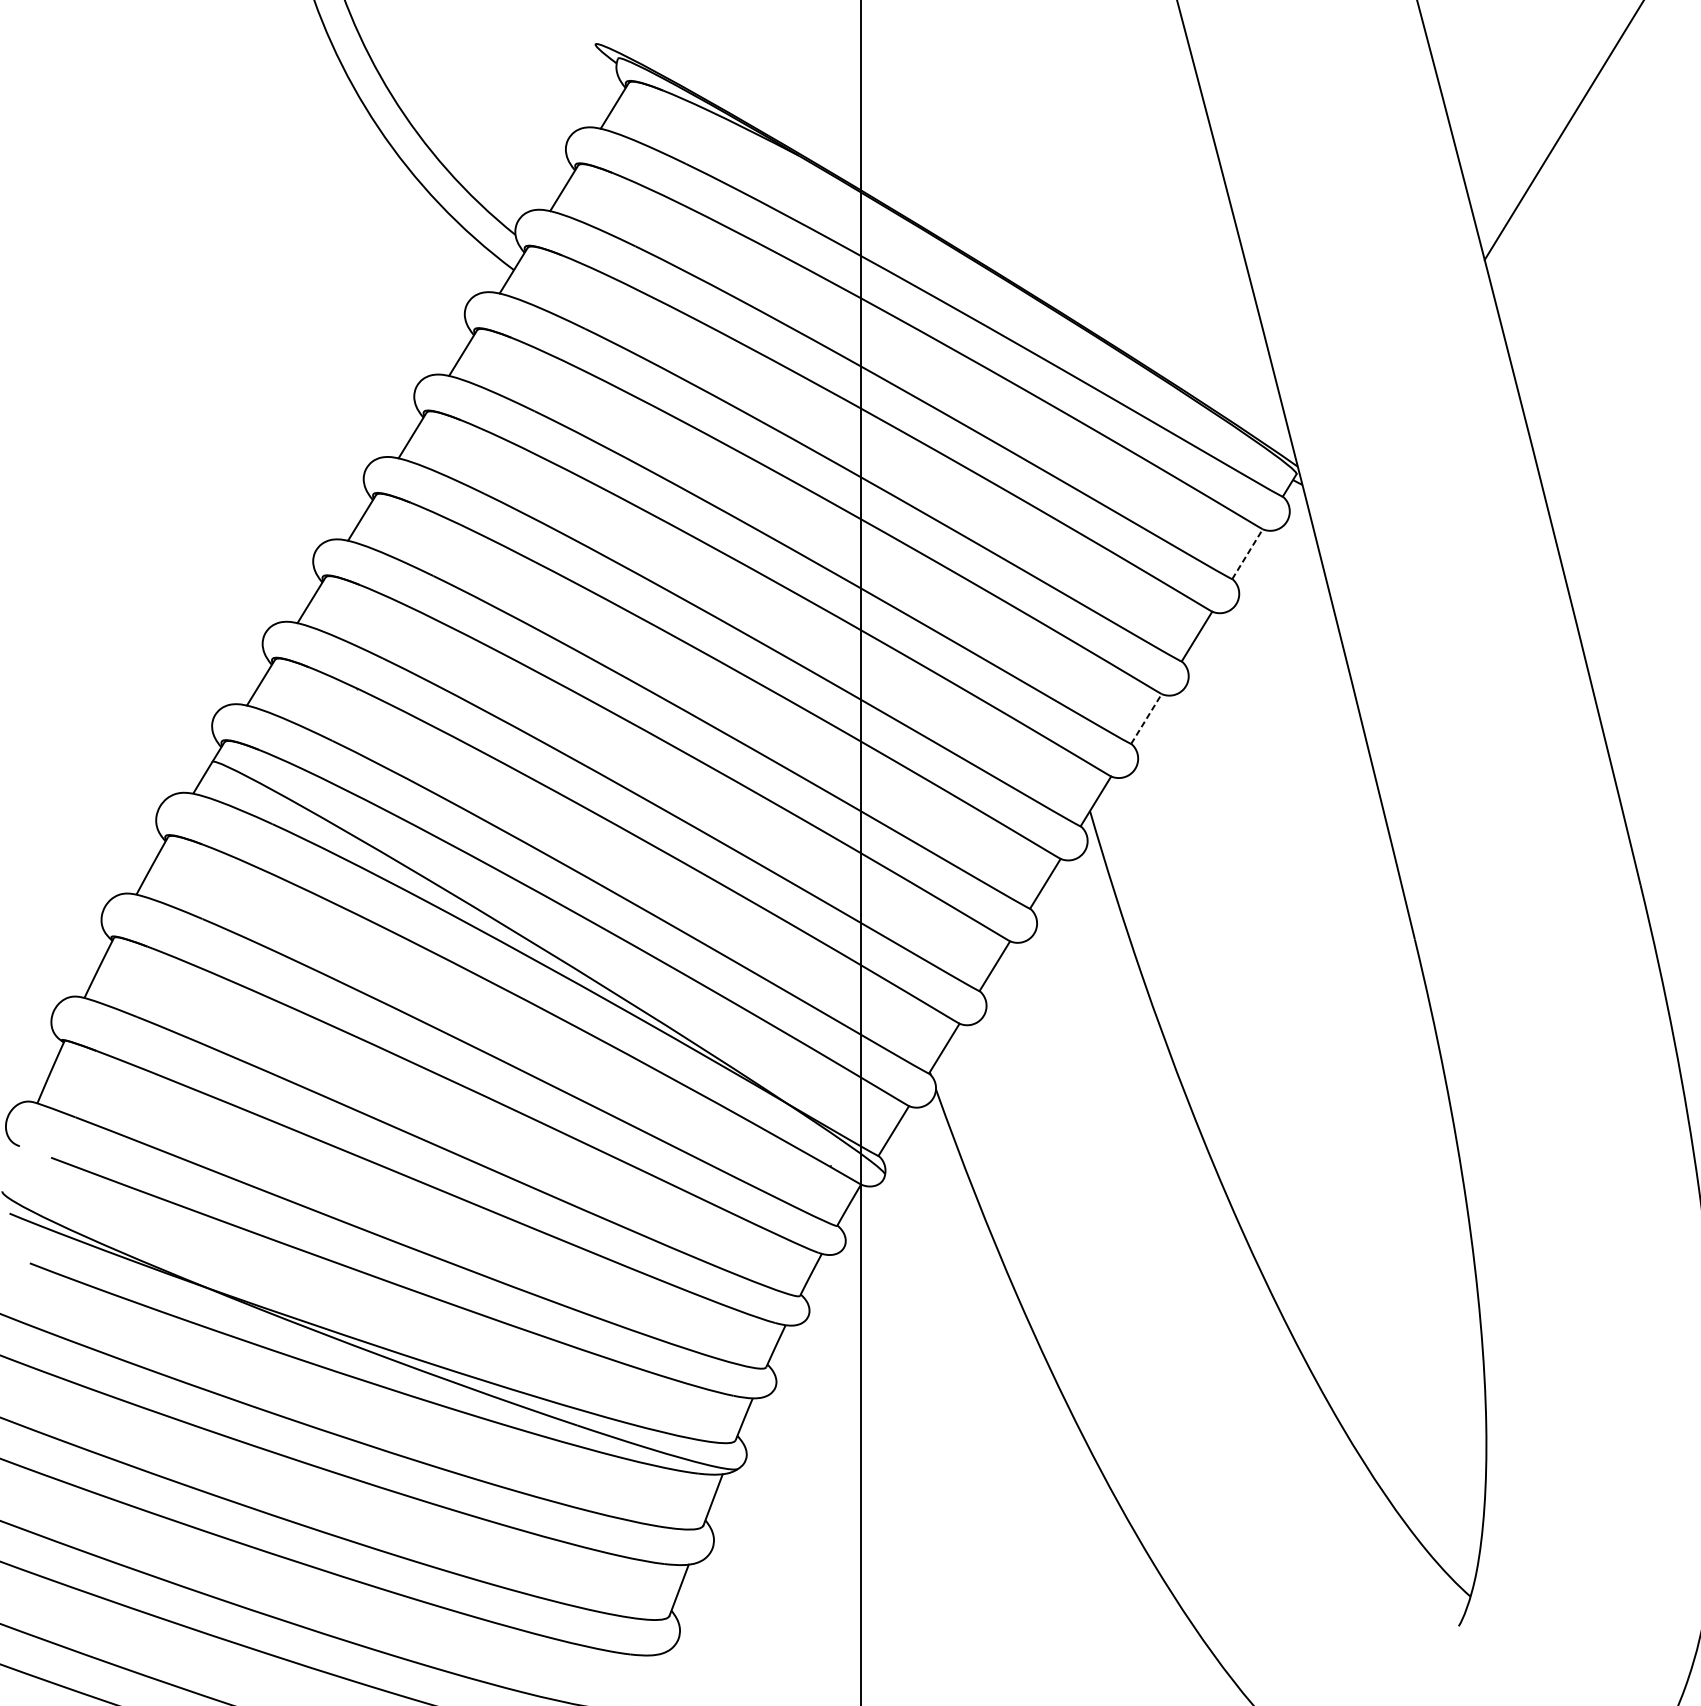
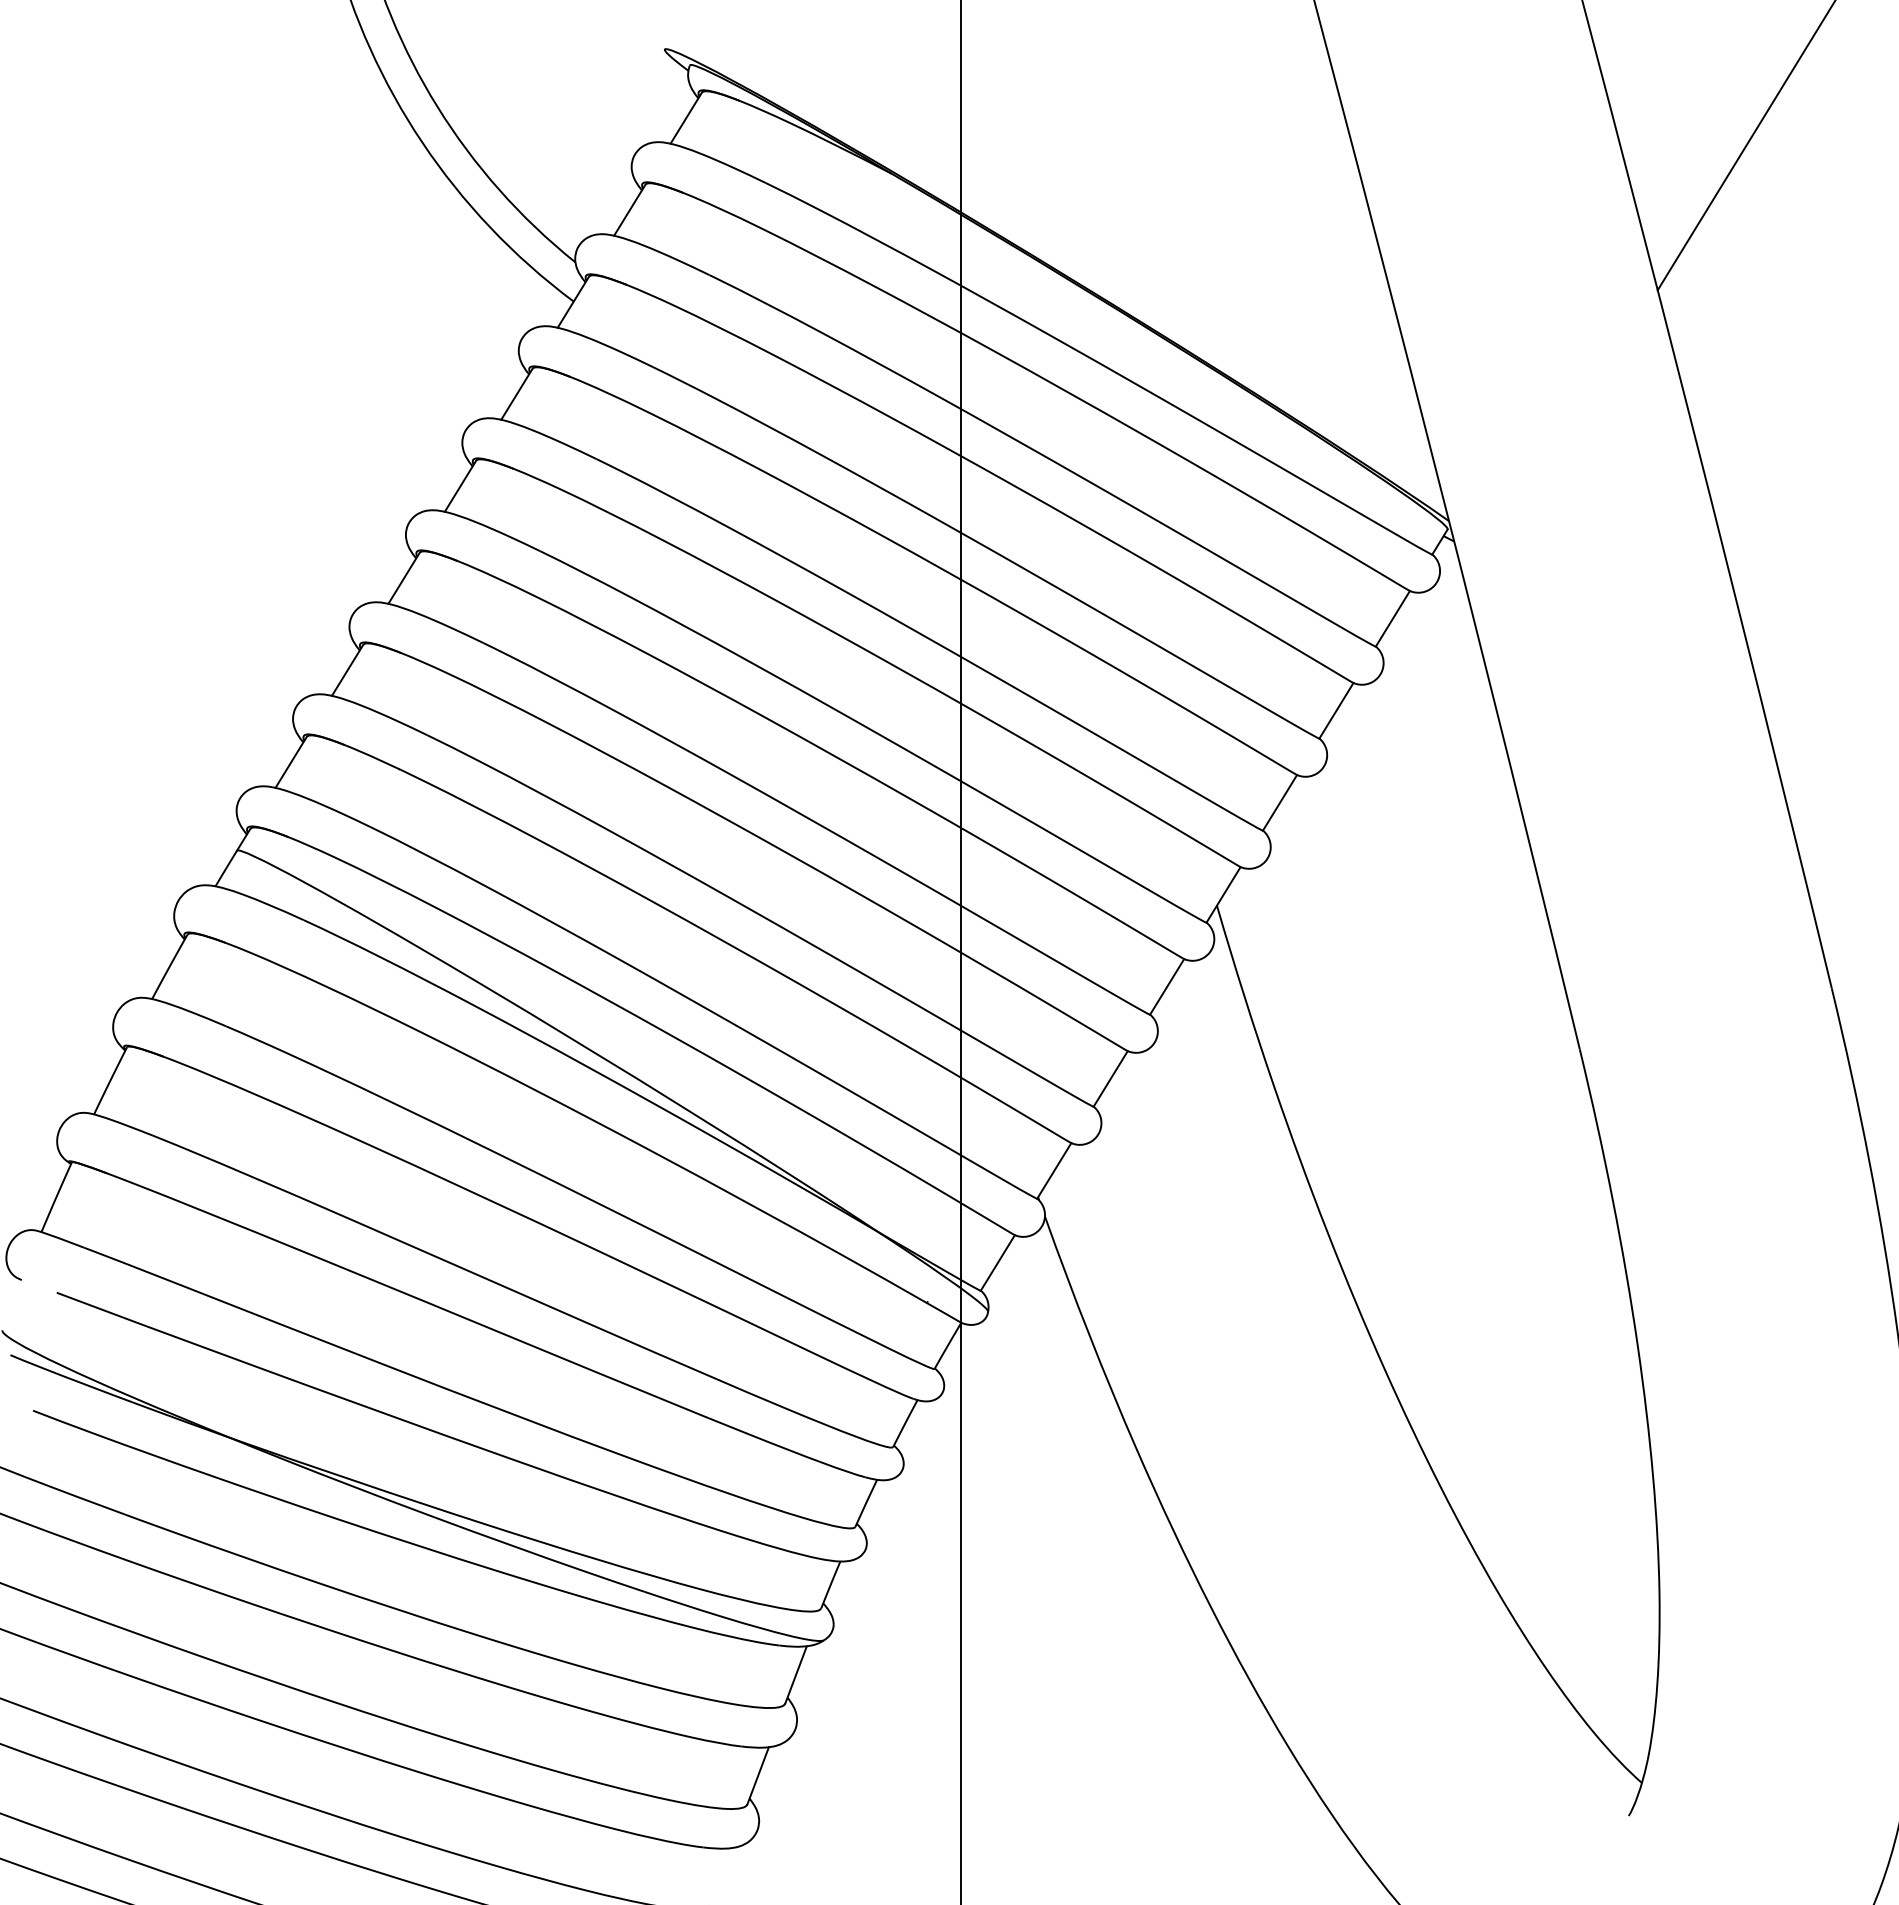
line: (1247, 553) -> (1392, 618), dashed -> solid
line: (1146, 718) -> (1280, 802), dashed -> solid

